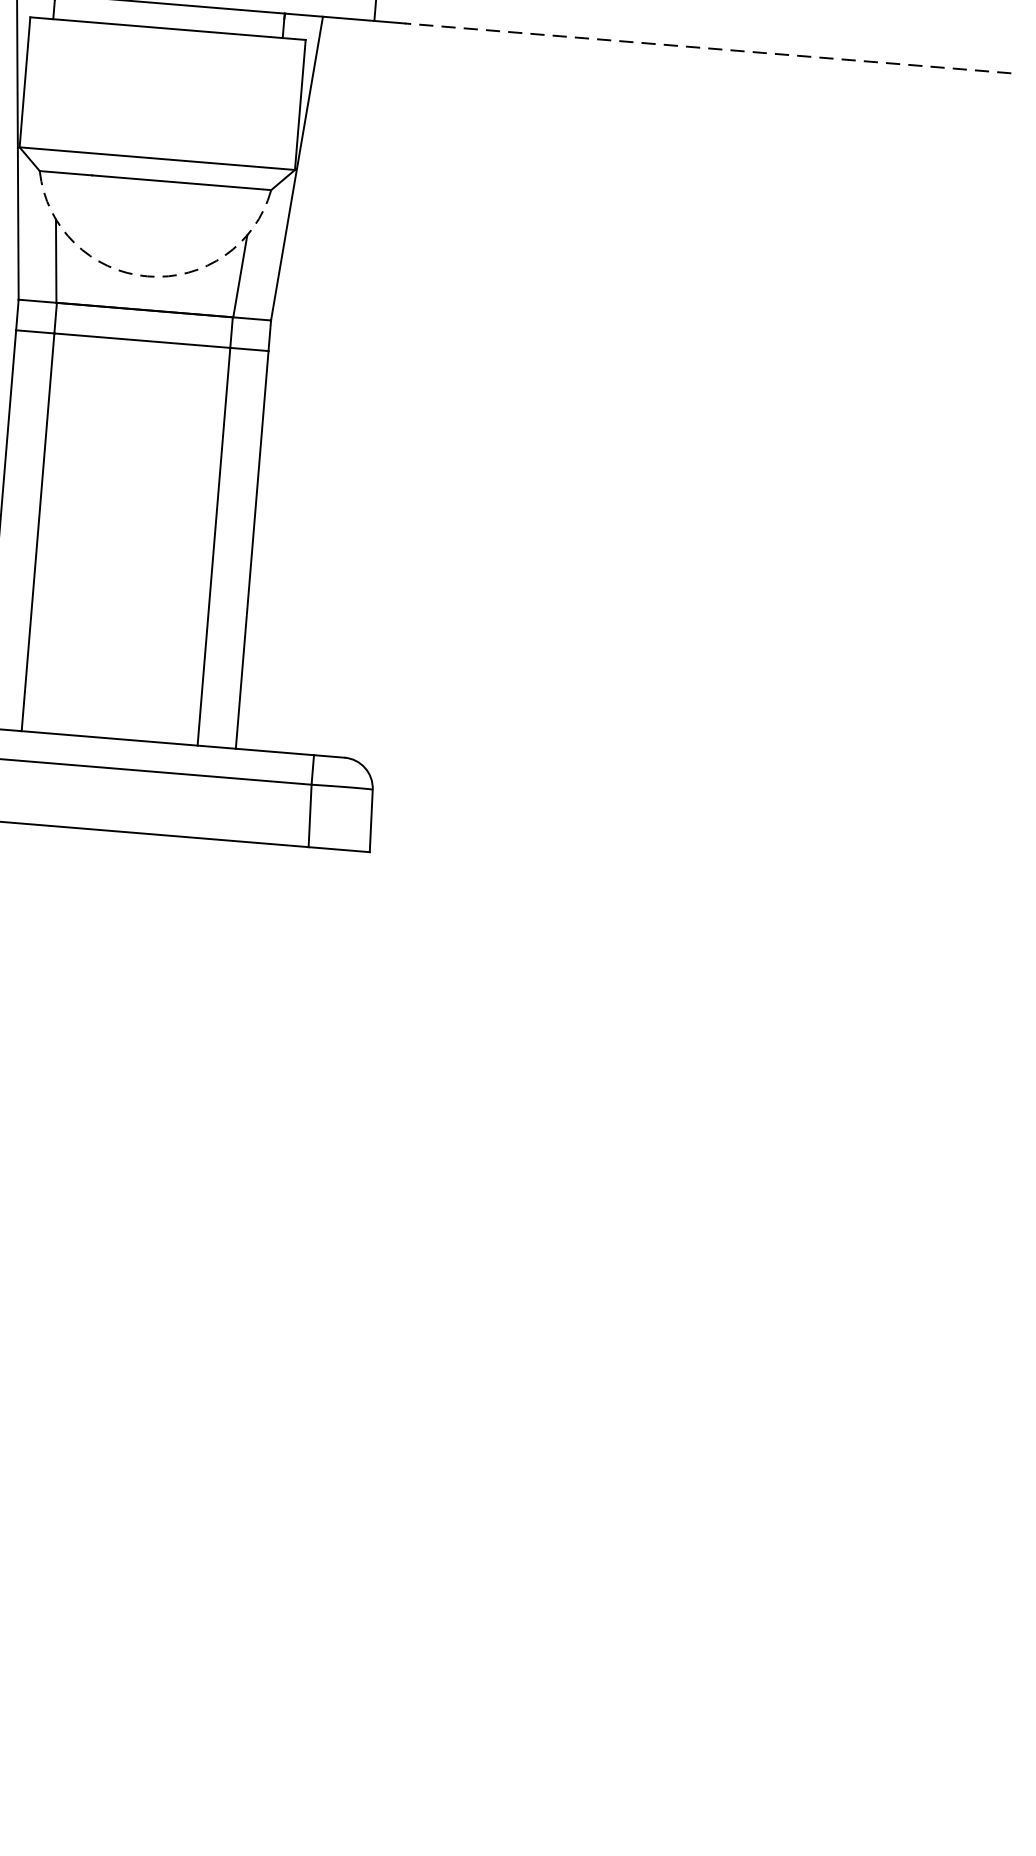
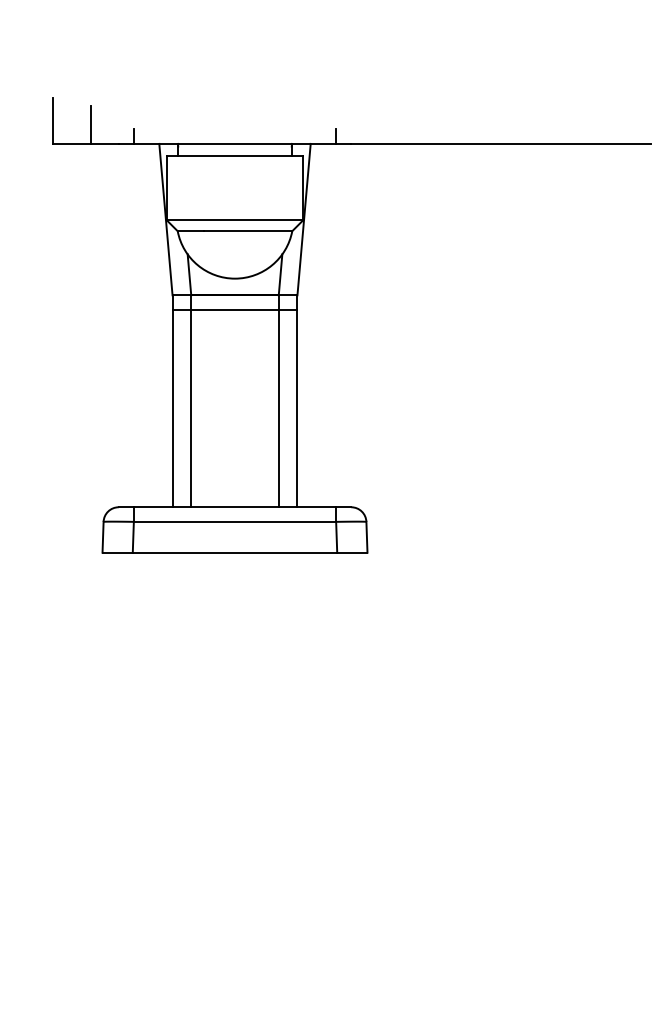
line: (706, 47) -> (500, 143), dashed -> solid
arc: (148, 276) -> (235, 278), dashed -> solid

